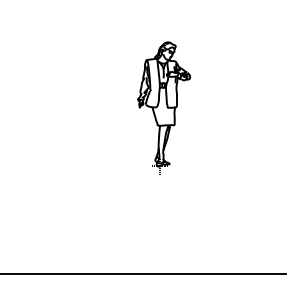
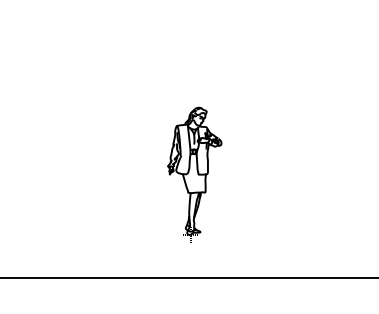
part: (163, 107) -> (194, 174), moved

